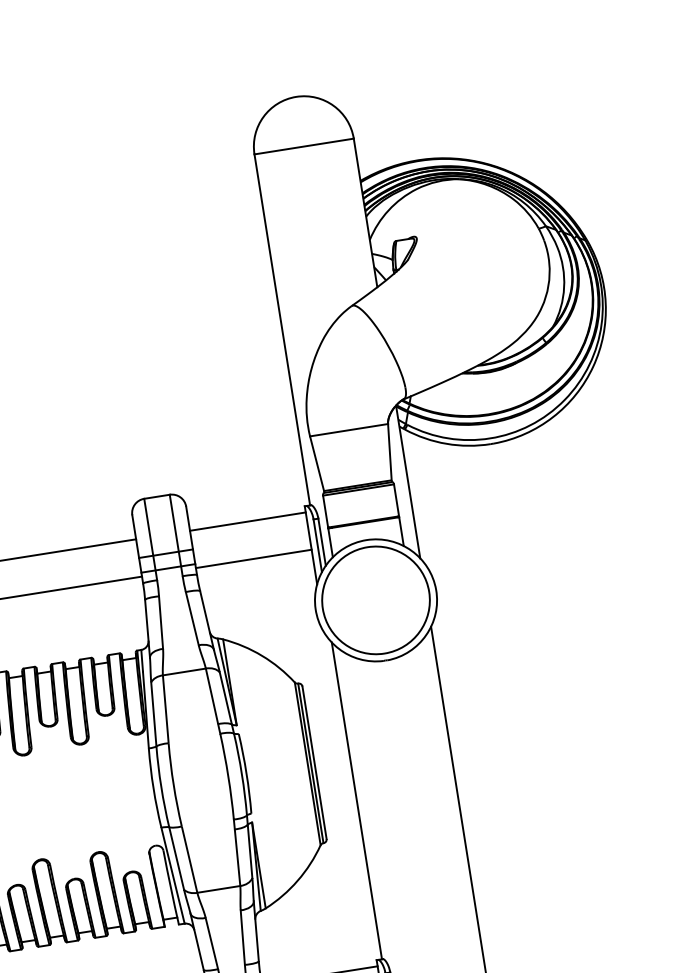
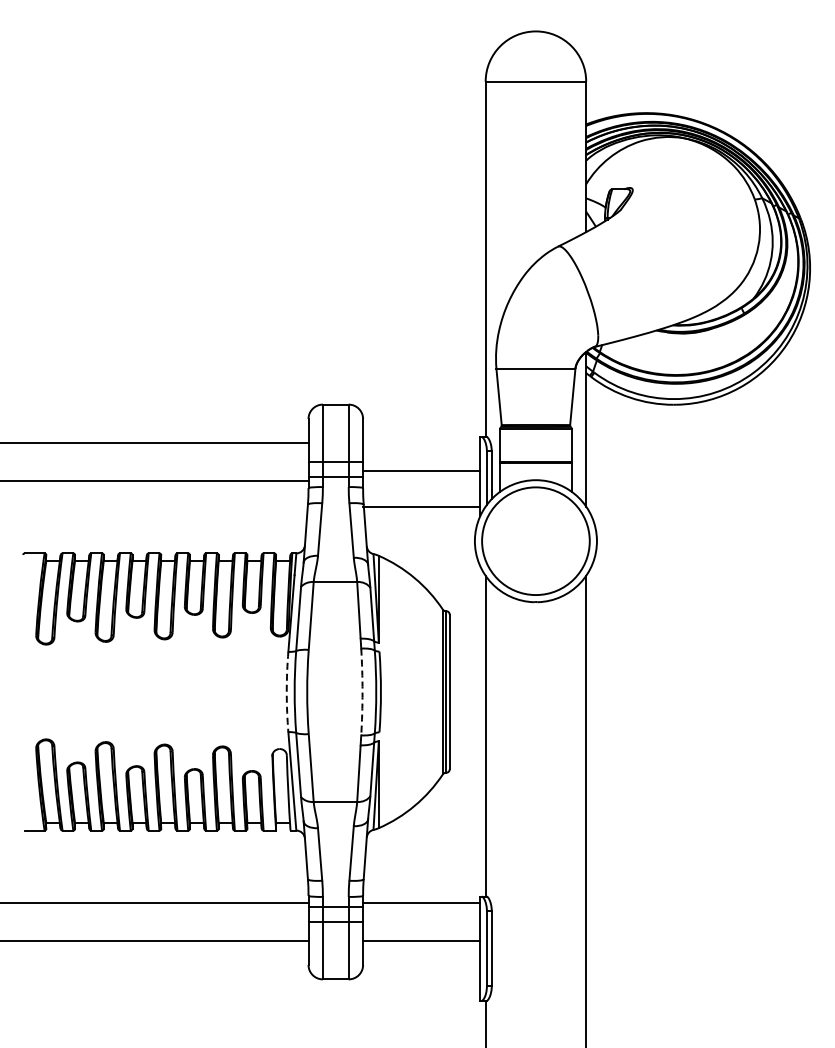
line: (247, 521) -> (421, 471), moved
line: (253, 559) -> (421, 507), moved
line: (228, 776) -> (362, 692), solid -> dashed
line: (153, 788) -> (286, 692), solid -> dashed

